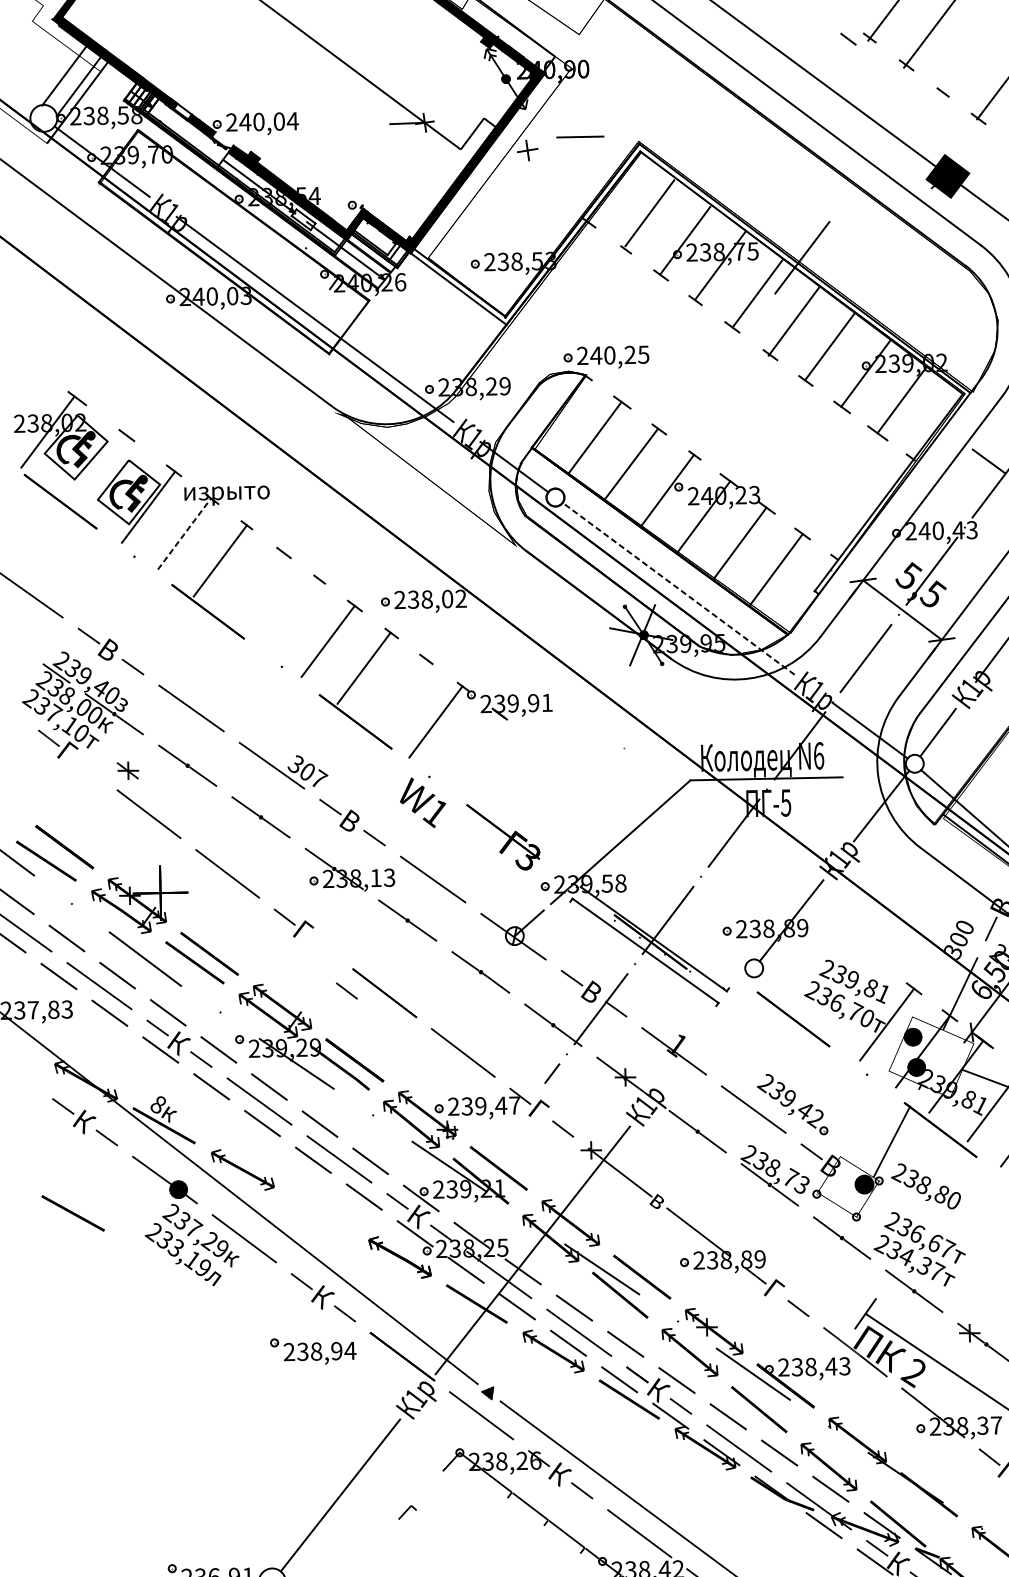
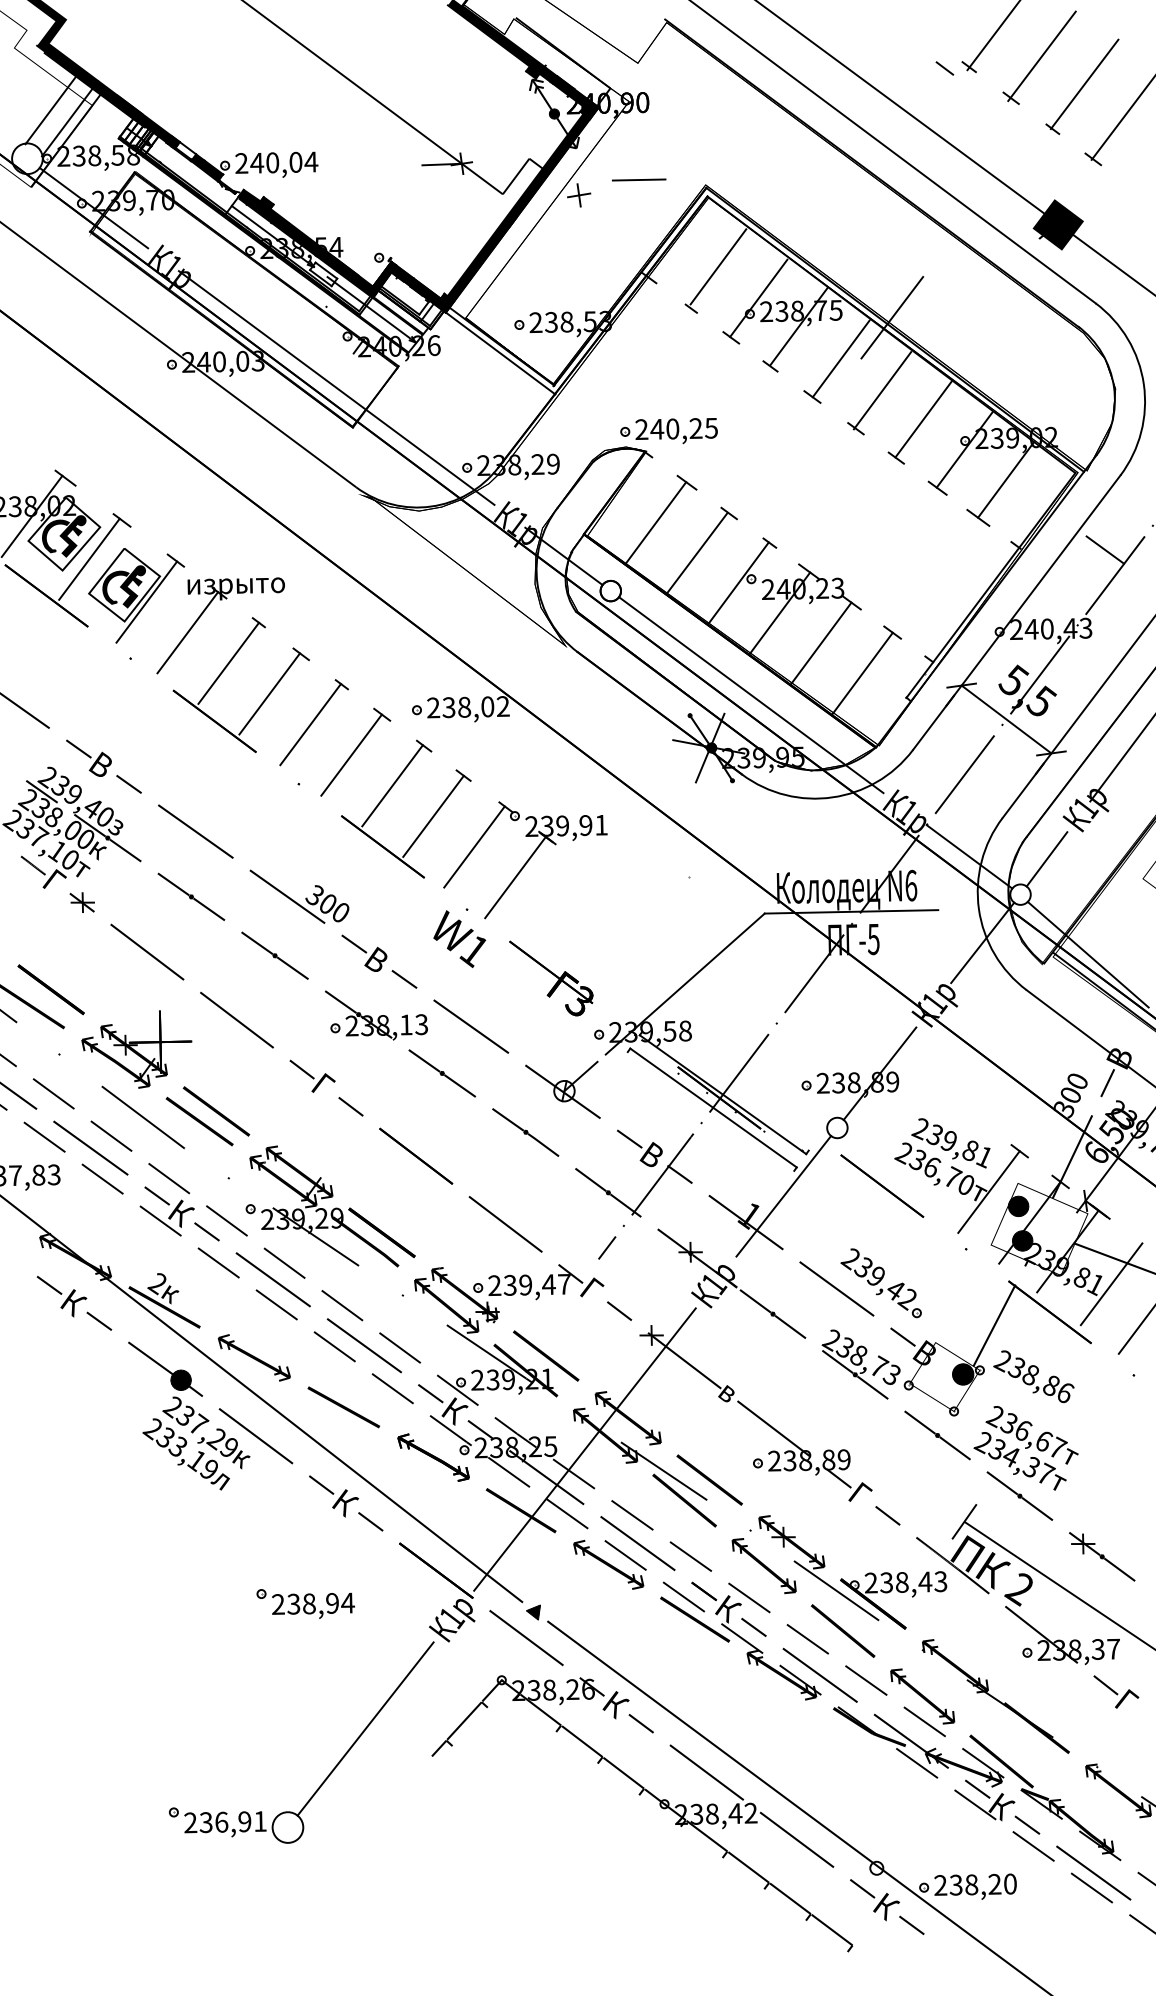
line: (970, 53) -> (1084, 84), added
line: (98, 468) -> (89, 558), added
line: (184, 533) -> (187, 632), dashed -> solid
line: (256, 587) -> (269, 693), added
line: (678, 589) -> (751, 695), dashed -> solid
line: (292, 614) -> (310, 724), added
line: (399, 694) -> (433, 815), added
line: (471, 748) -> (515, 877), added
part: (127, 770) -> (81, 902), moved
text: (320, 778) -> (342, 911), 307 -> 300
line: (346, 990) -> (350, 1106), moved
line: (706, 1028) -> (783, 1196), added
text: (157, 1105) -> (156, 1284), 8 -> 2
text: (954, 1201) -> (1065, 1393), 238,80 -> 238,86
line: (72, 1213) -> (343, 1407), moved
part: (313, 1351) -> (305, 1603), moved
fill: (429, 1488) -> (467, 1720), added

